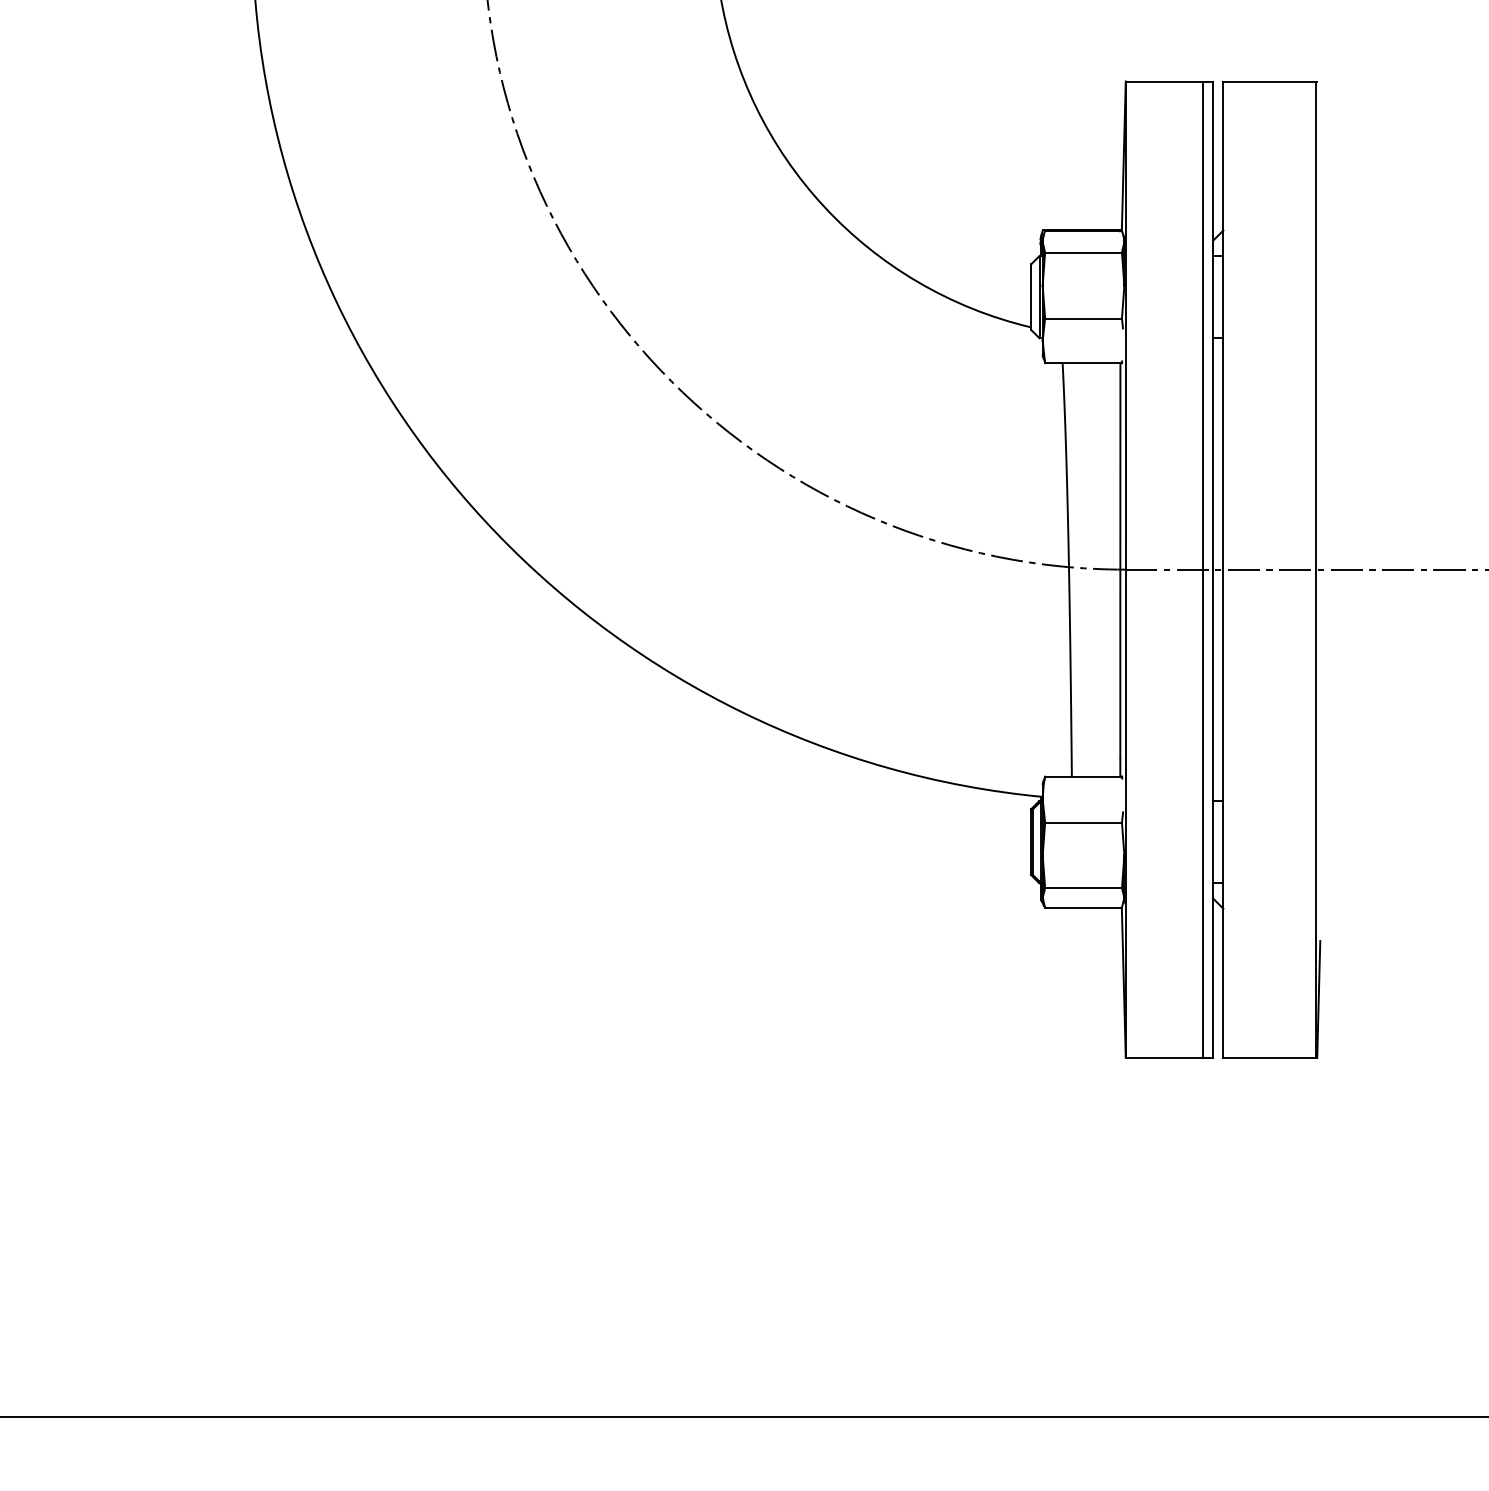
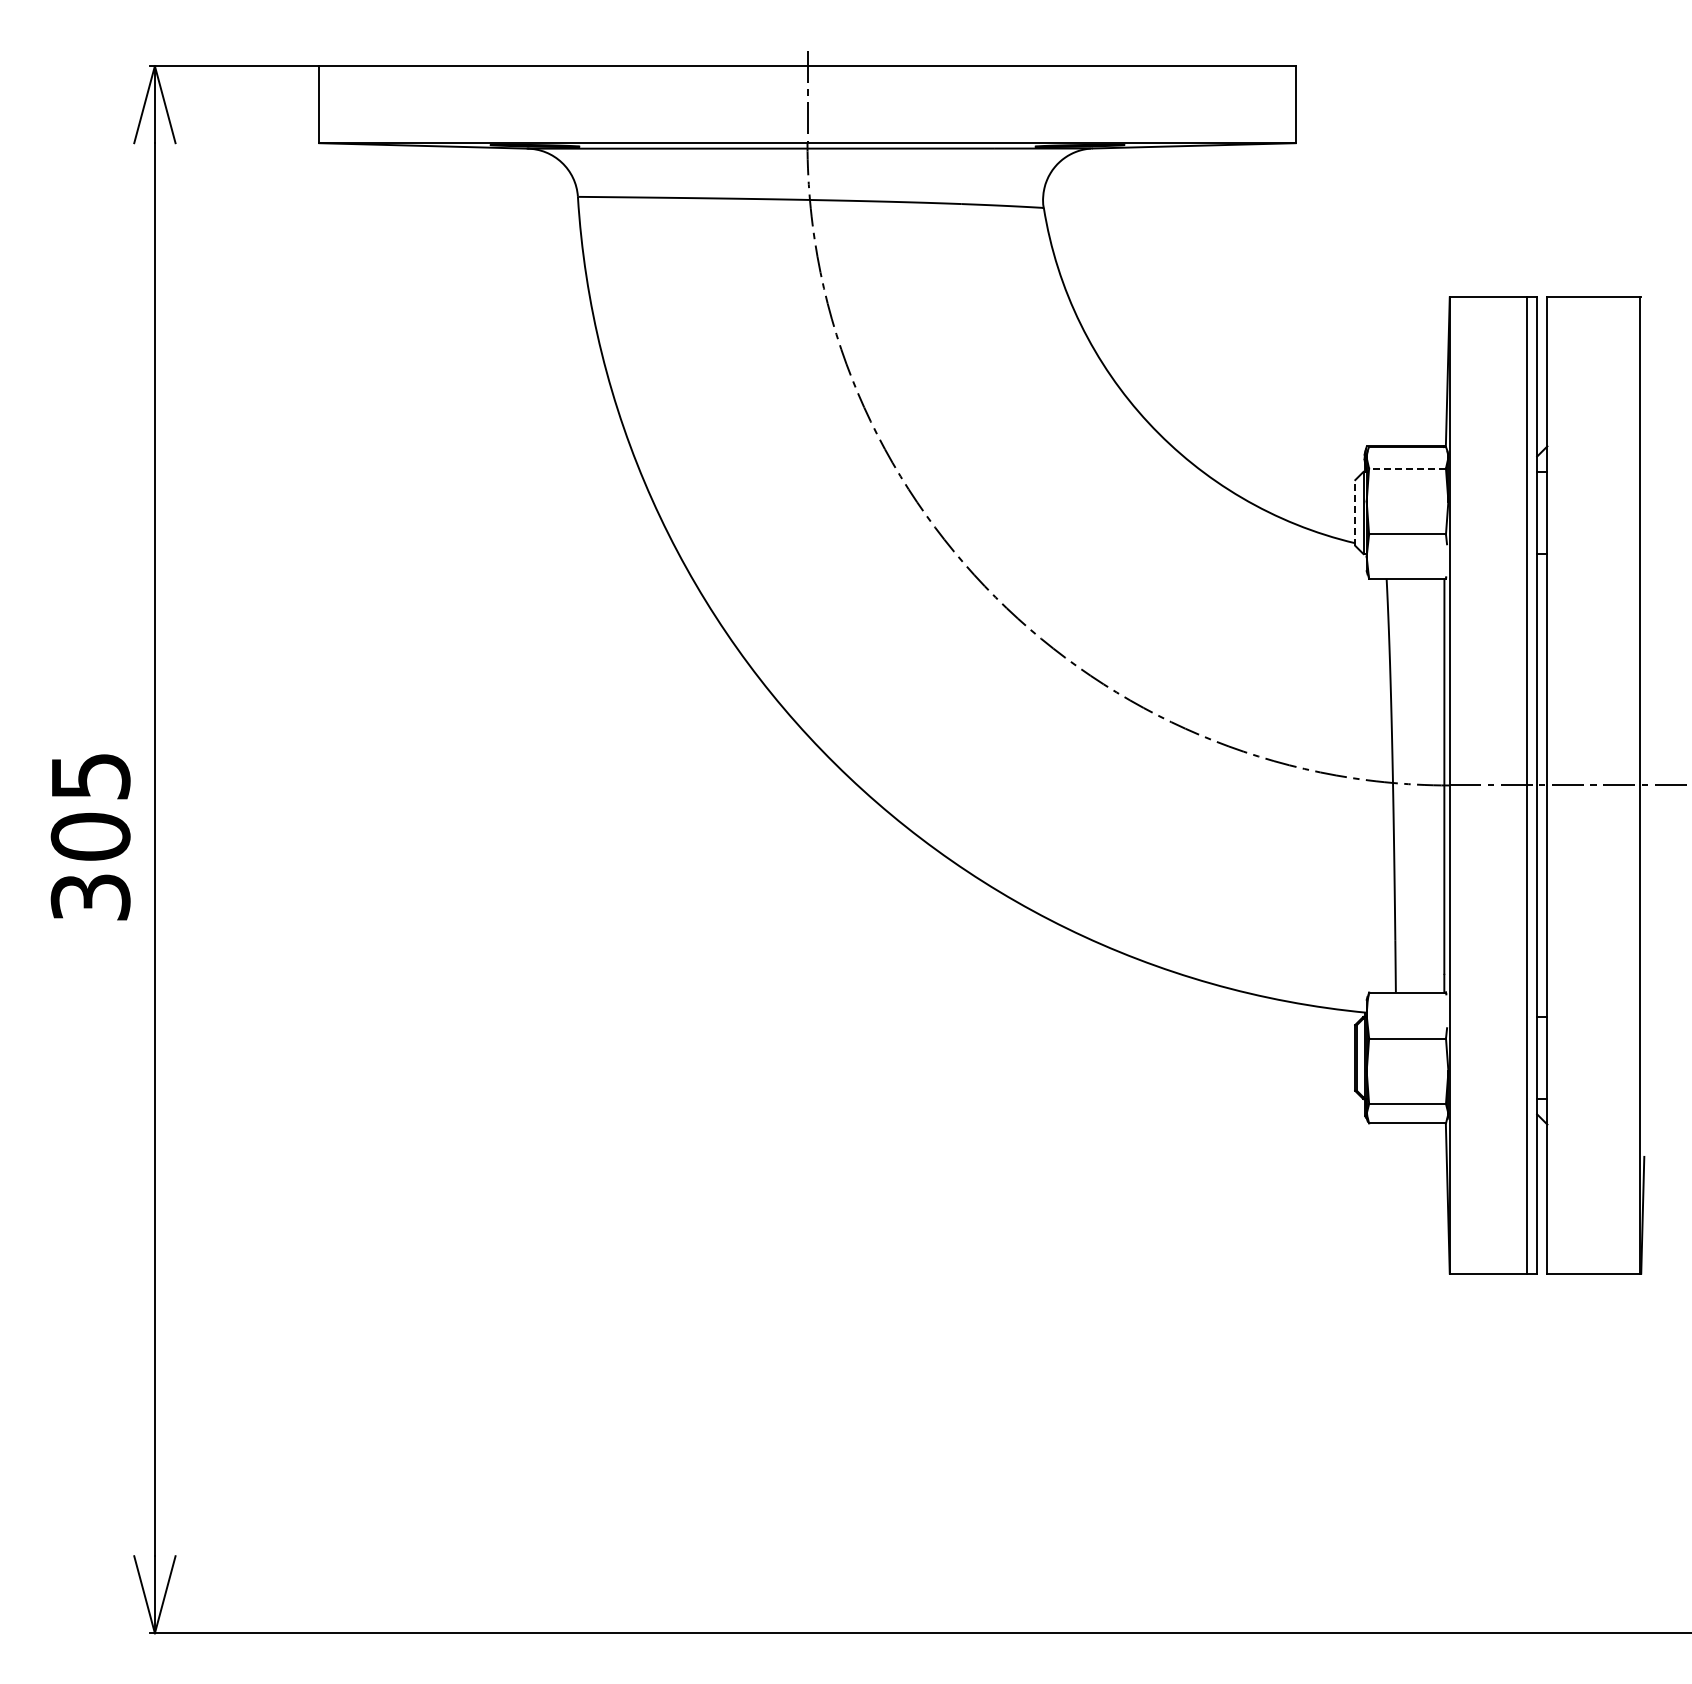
line: (1083, 252) -> (1407, 468), solid -> dashed
line: (1031, 296) -> (1355, 512), solid -> dashed

